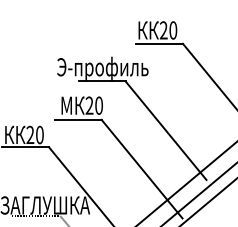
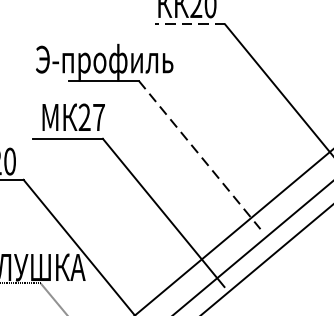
line: (159, 43) -> (189, 23), solid -> dashed
text: (99, 105) -> (99, 117), 20 -> 27
line: (166, 130) -> (200, 154), solid -> dashed

